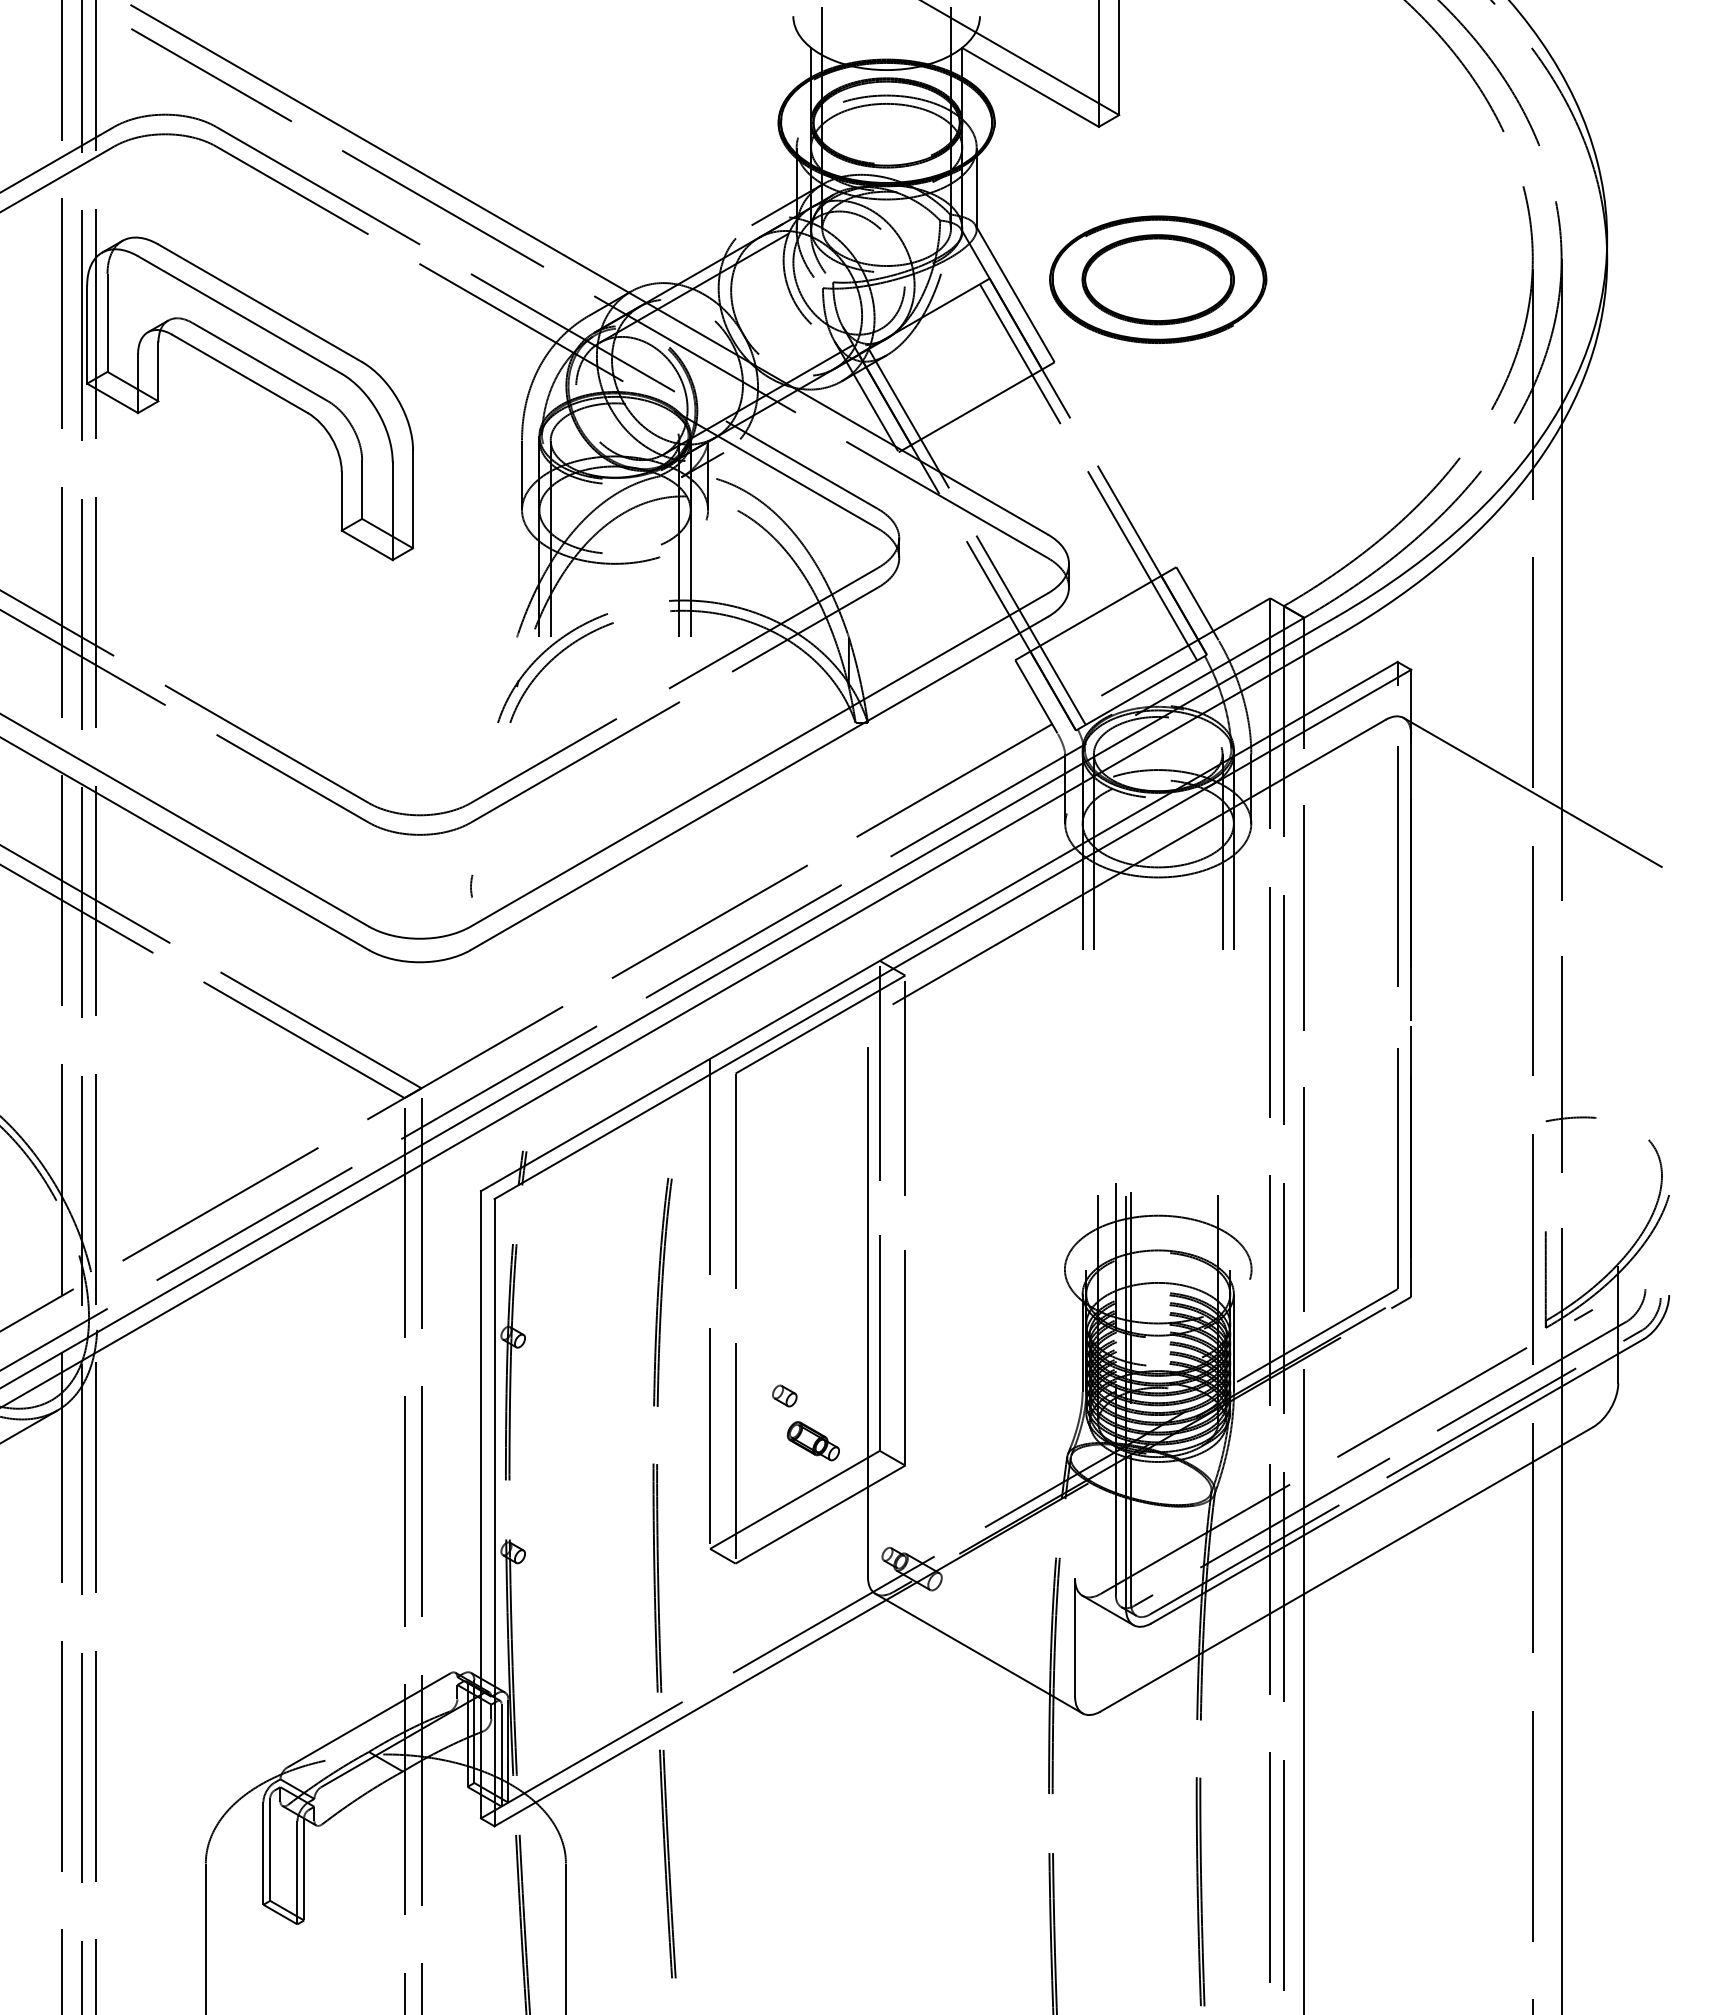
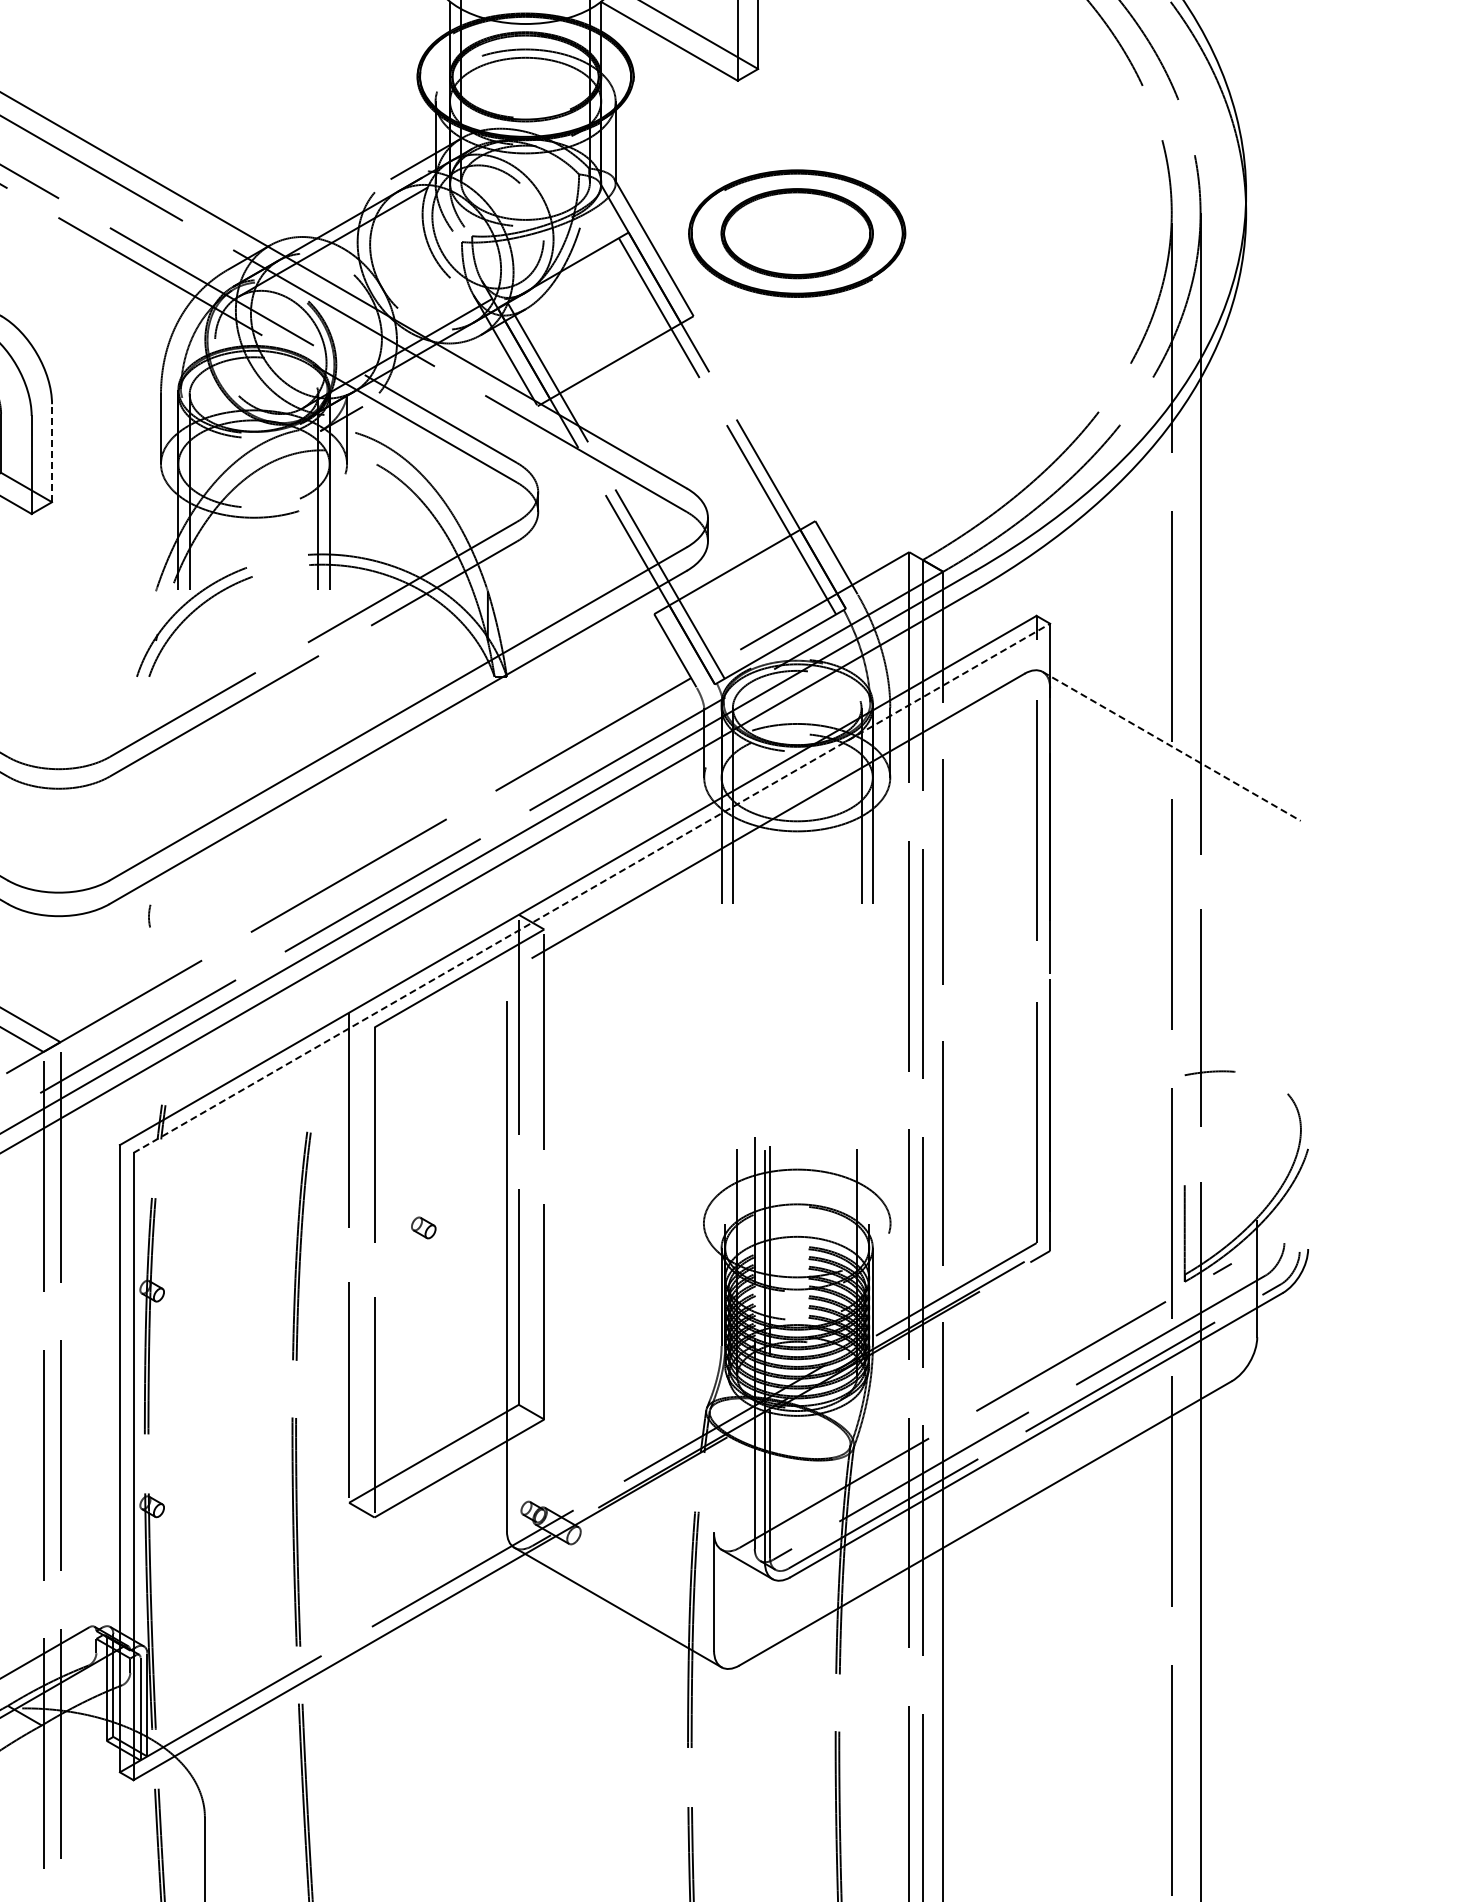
line: (413, 499) -> (52, 453), solid -> dashed
line: (1532, 792) -> (1171, 746), solid -> dashed
line: (471, 885) -> (149, 915), moved
line: (953, 934) -> (592, 888), solid -> dashed
part: (784, 1395) -> (423, 1227), moved
part: (812, 1441) -> (451, 1395), removed

